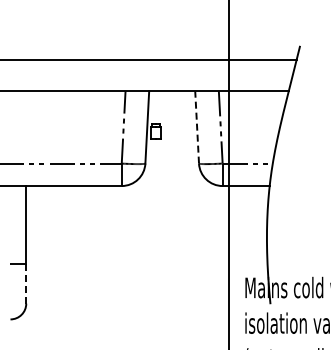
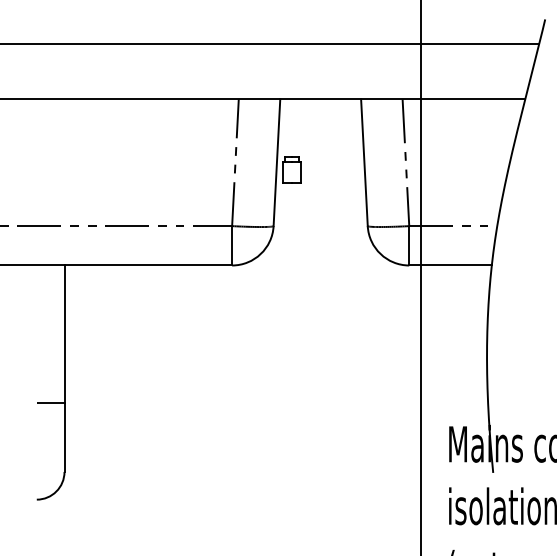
line: (197, 127) -> (365, 162), dashed -> solid
line: (26, 283) -> (64, 436), dashed -> solid

